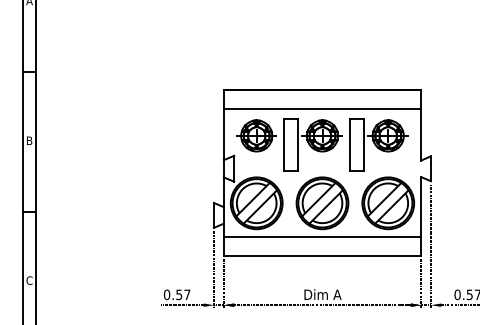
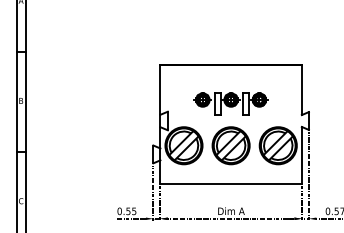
line: (322, 109) -> (231, 78), removed
part: (322, 144) -> (231, 103), size x0.6
line: (322, 236) -> (231, 169), removed
text: (187, 294) -> (134, 211), 0.57 -> 0.55

